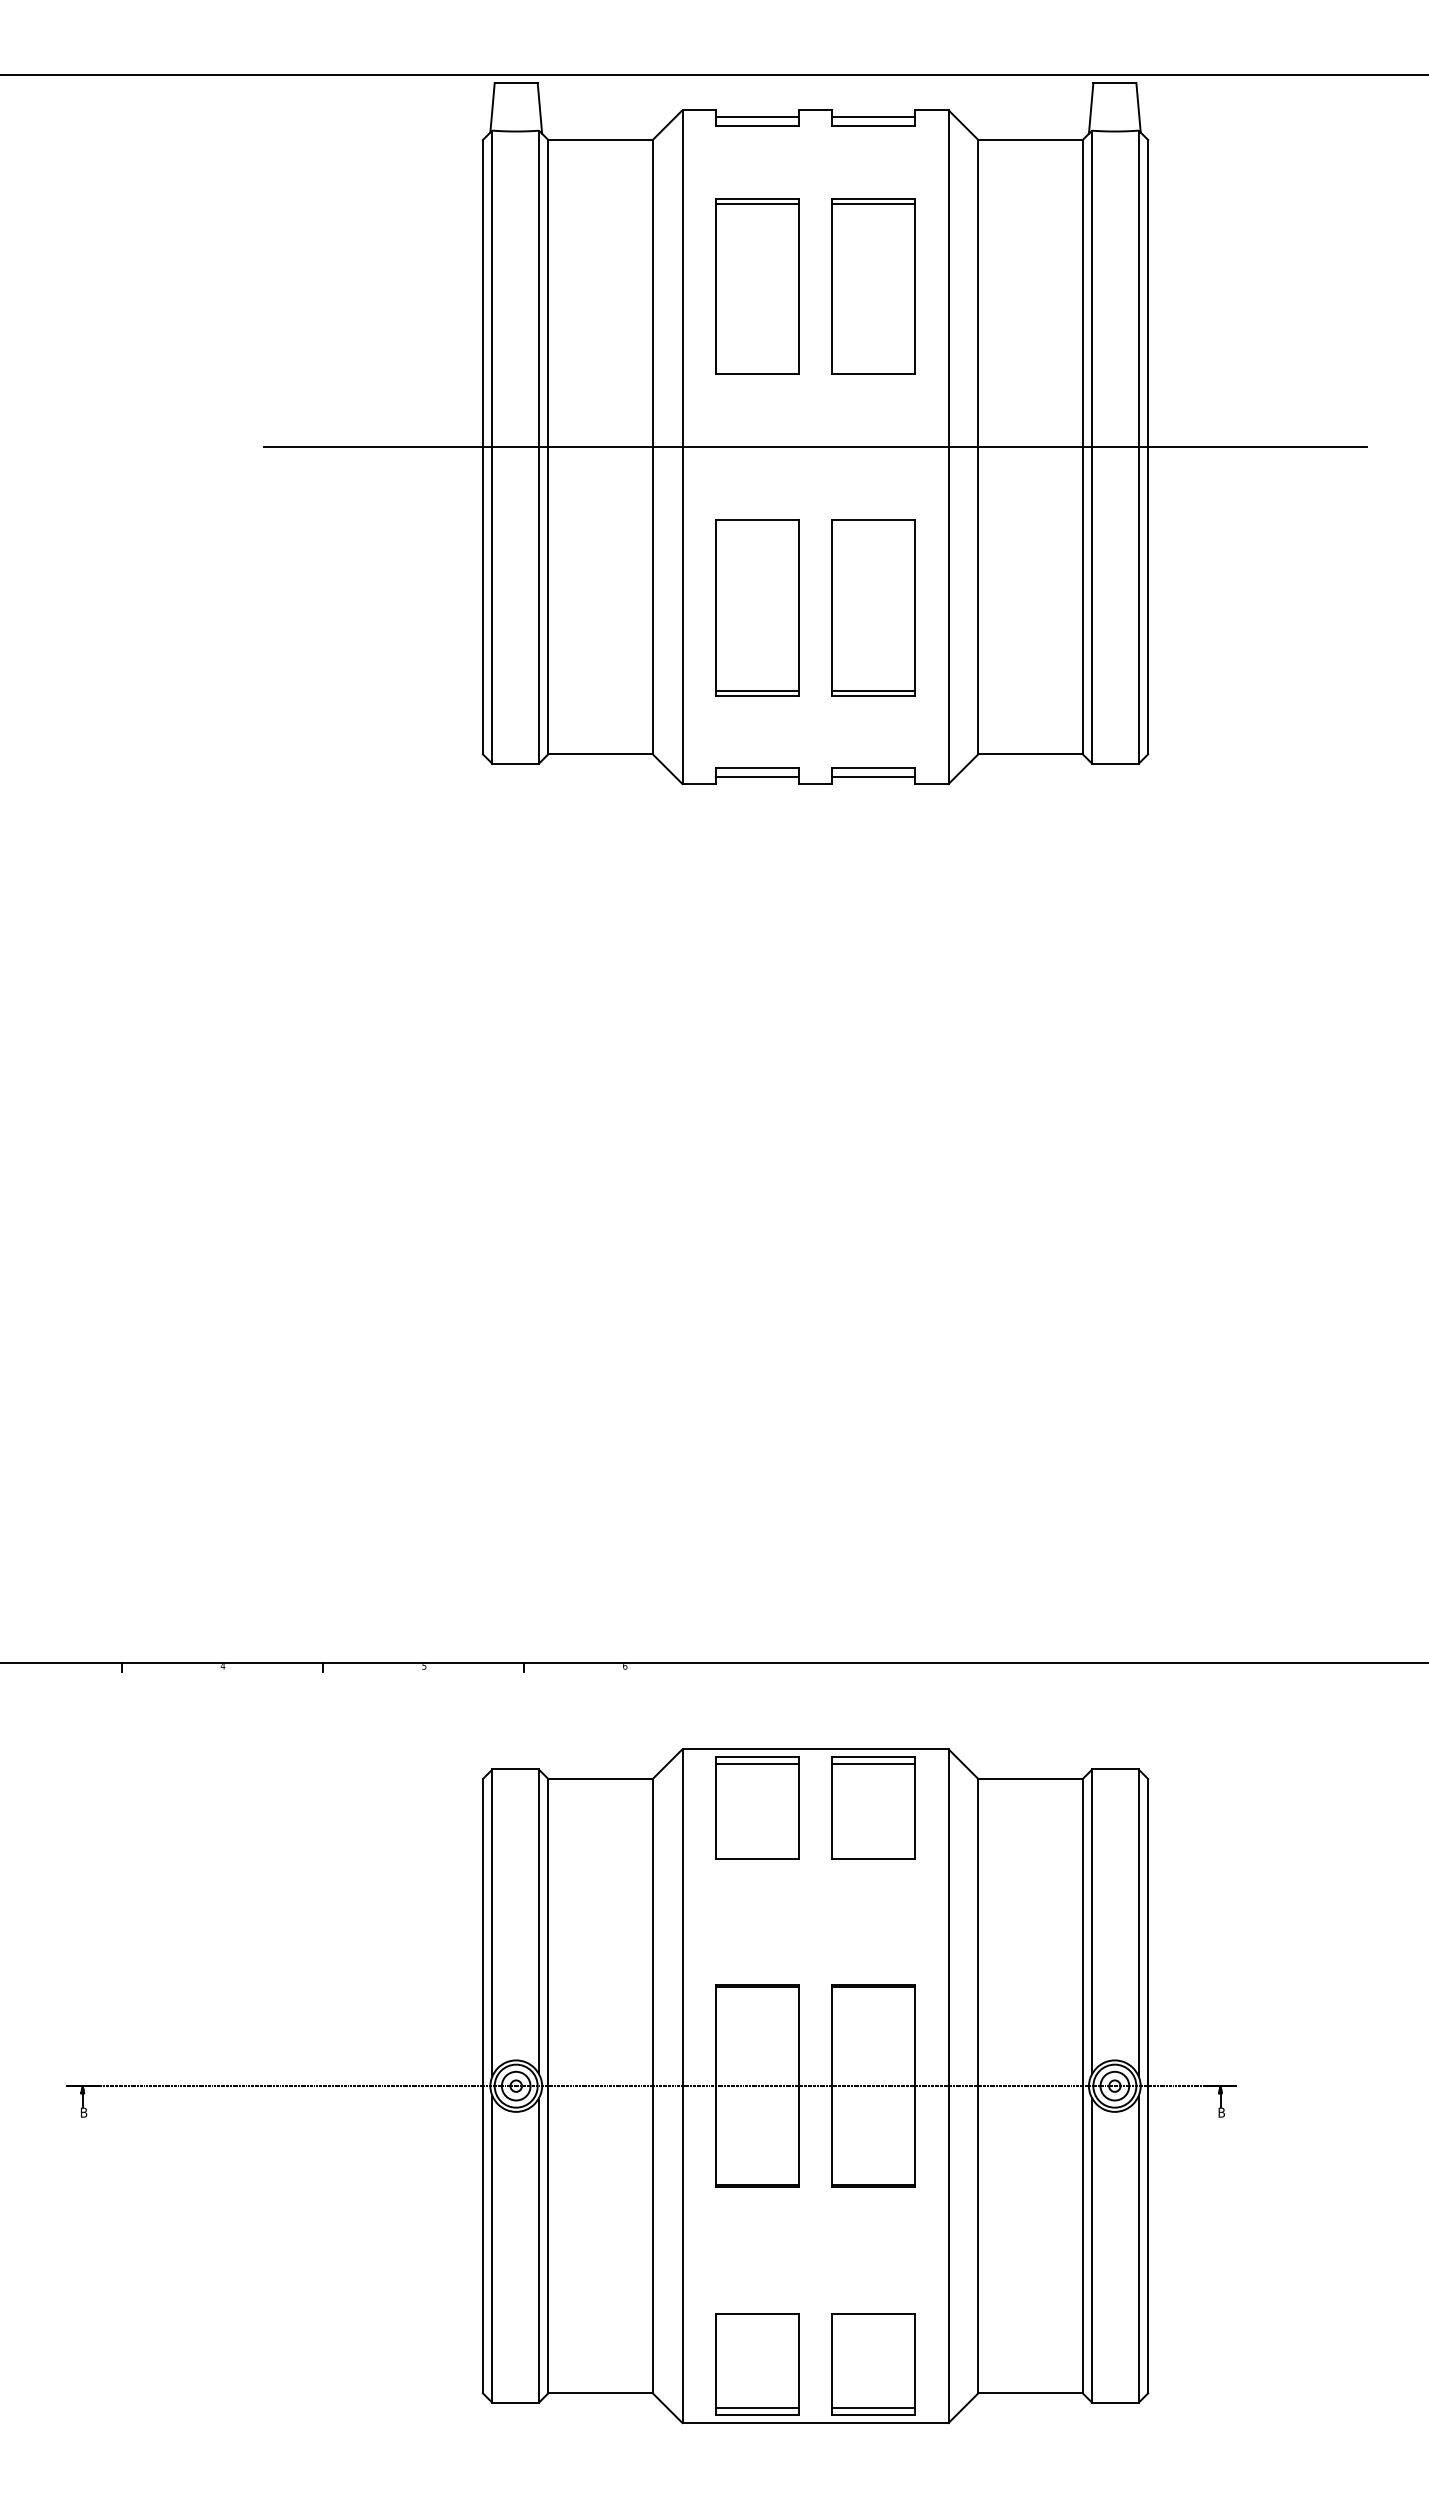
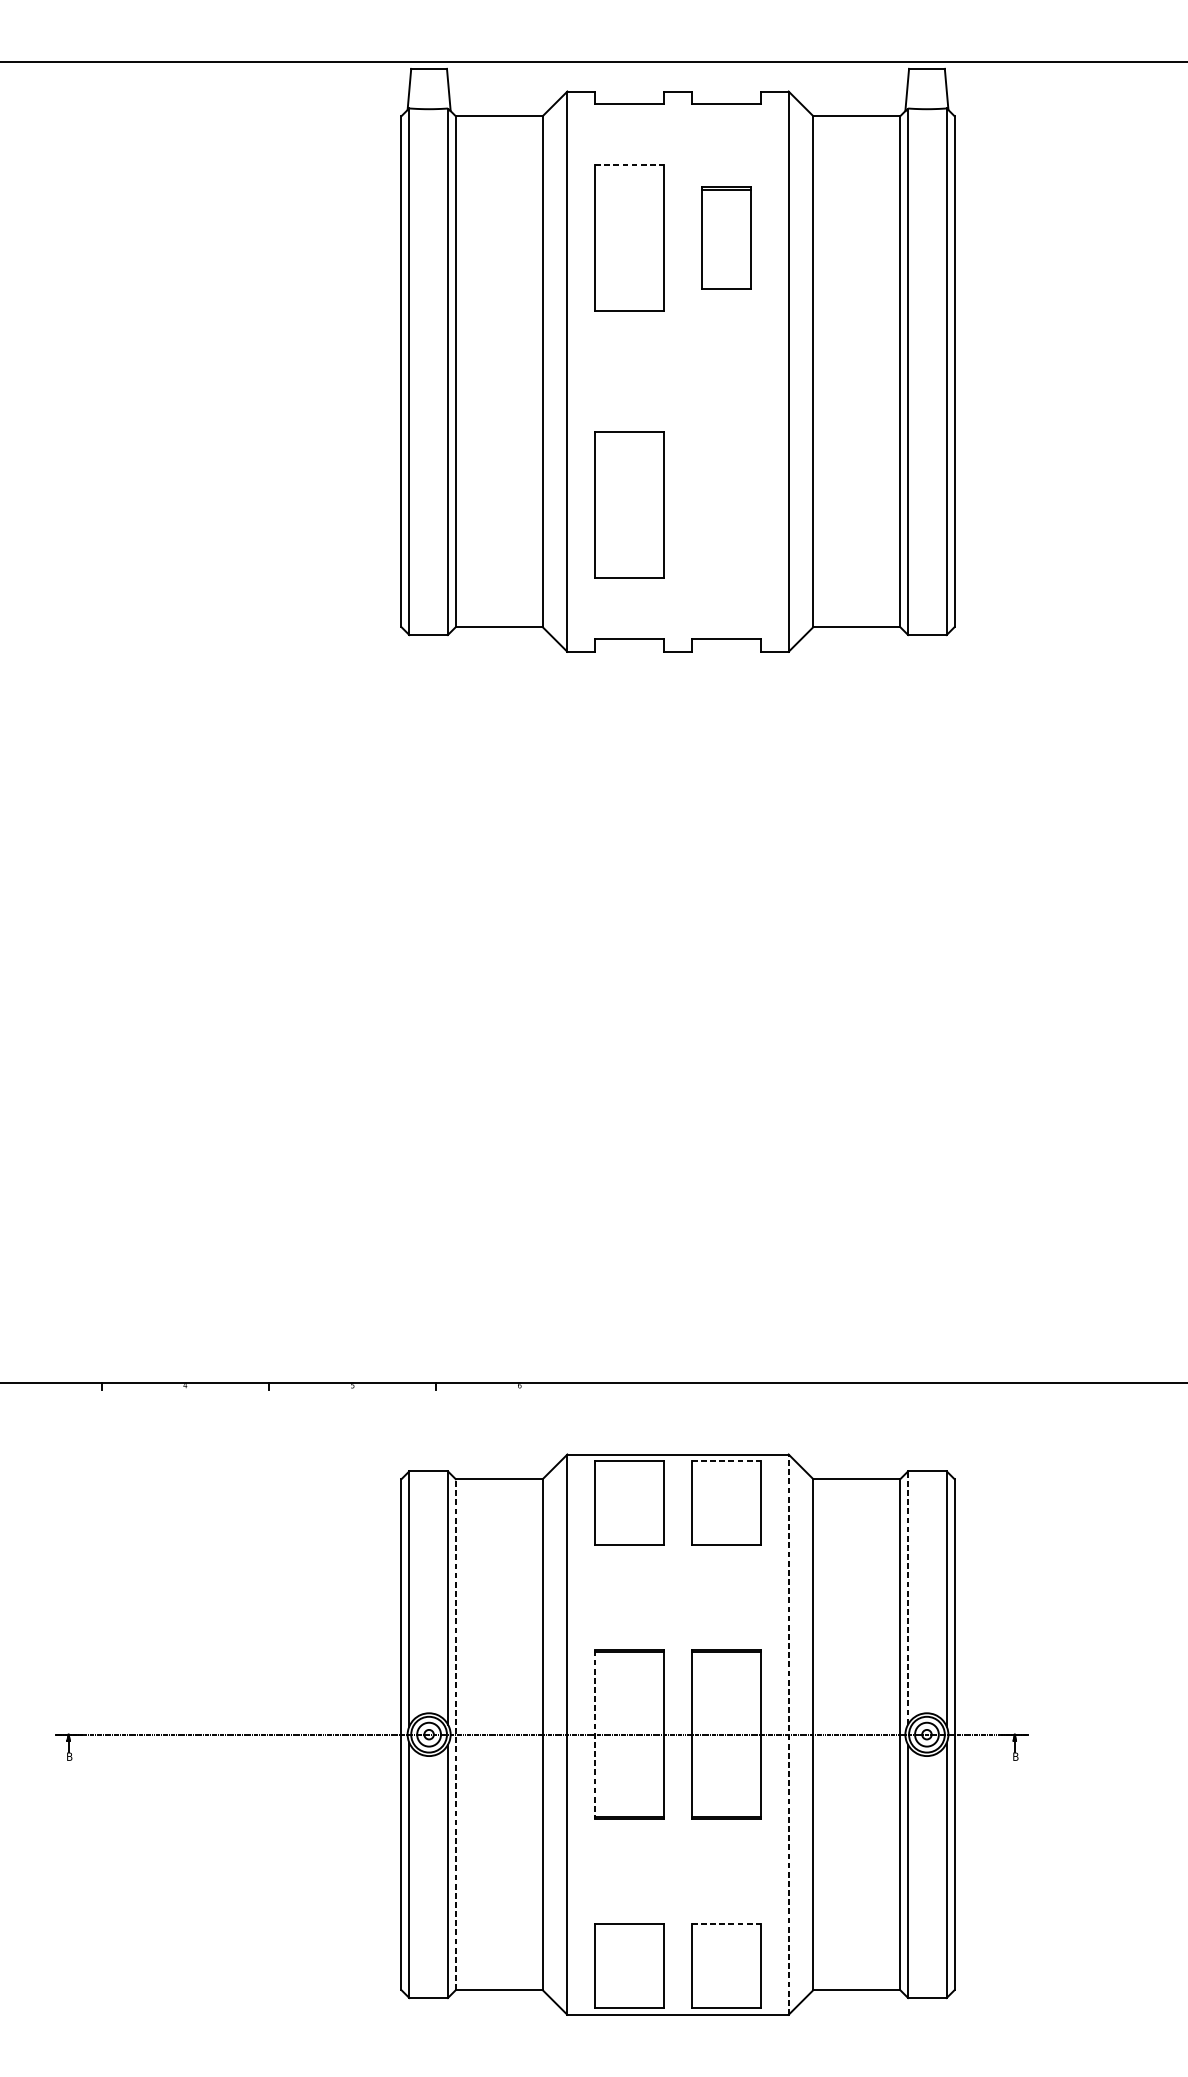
line: (756, 117) -> (628, 97), removed
line: (873, 117) -> (726, 97), removed
line: (757, 198) -> (629, 164), solid -> dashed
line: (756, 203) -> (628, 169), removed
part: (873, 286) -> (726, 238), size x0.7
line: (815, 447) -> (677, 371), removed
part: (873, 607) -> (726, 505), removed
line: (756, 690) -> (628, 574), removed
line: (756, 777) -> (628, 646), removed
line: (873, 777) -> (726, 646), removed
line: (873, 1757) -> (726, 1461), solid -> dashed
line: (756, 1763) -> (628, 1466), removed
line: (873, 1763) -> (726, 1466), removed
line: (1092, 1921) -> (908, 1597), solid -> dashed
line: (548, 2085) -> (455, 1734), solid -> dashed
line: (715, 2086) -> (594, 1734), solid -> dashed
line: (948, 2086) -> (788, 1734), solid -> dashed
line: (873, 2313) -> (726, 1923), solid -> dashed
line: (756, 2408) -> (628, 2002), removed
line: (873, 2408) -> (726, 2002), removed

